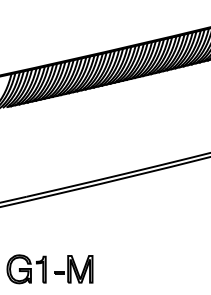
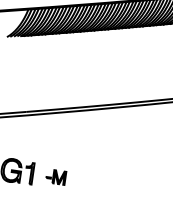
part: (73, 269) -> (55, 177), size x0.6

